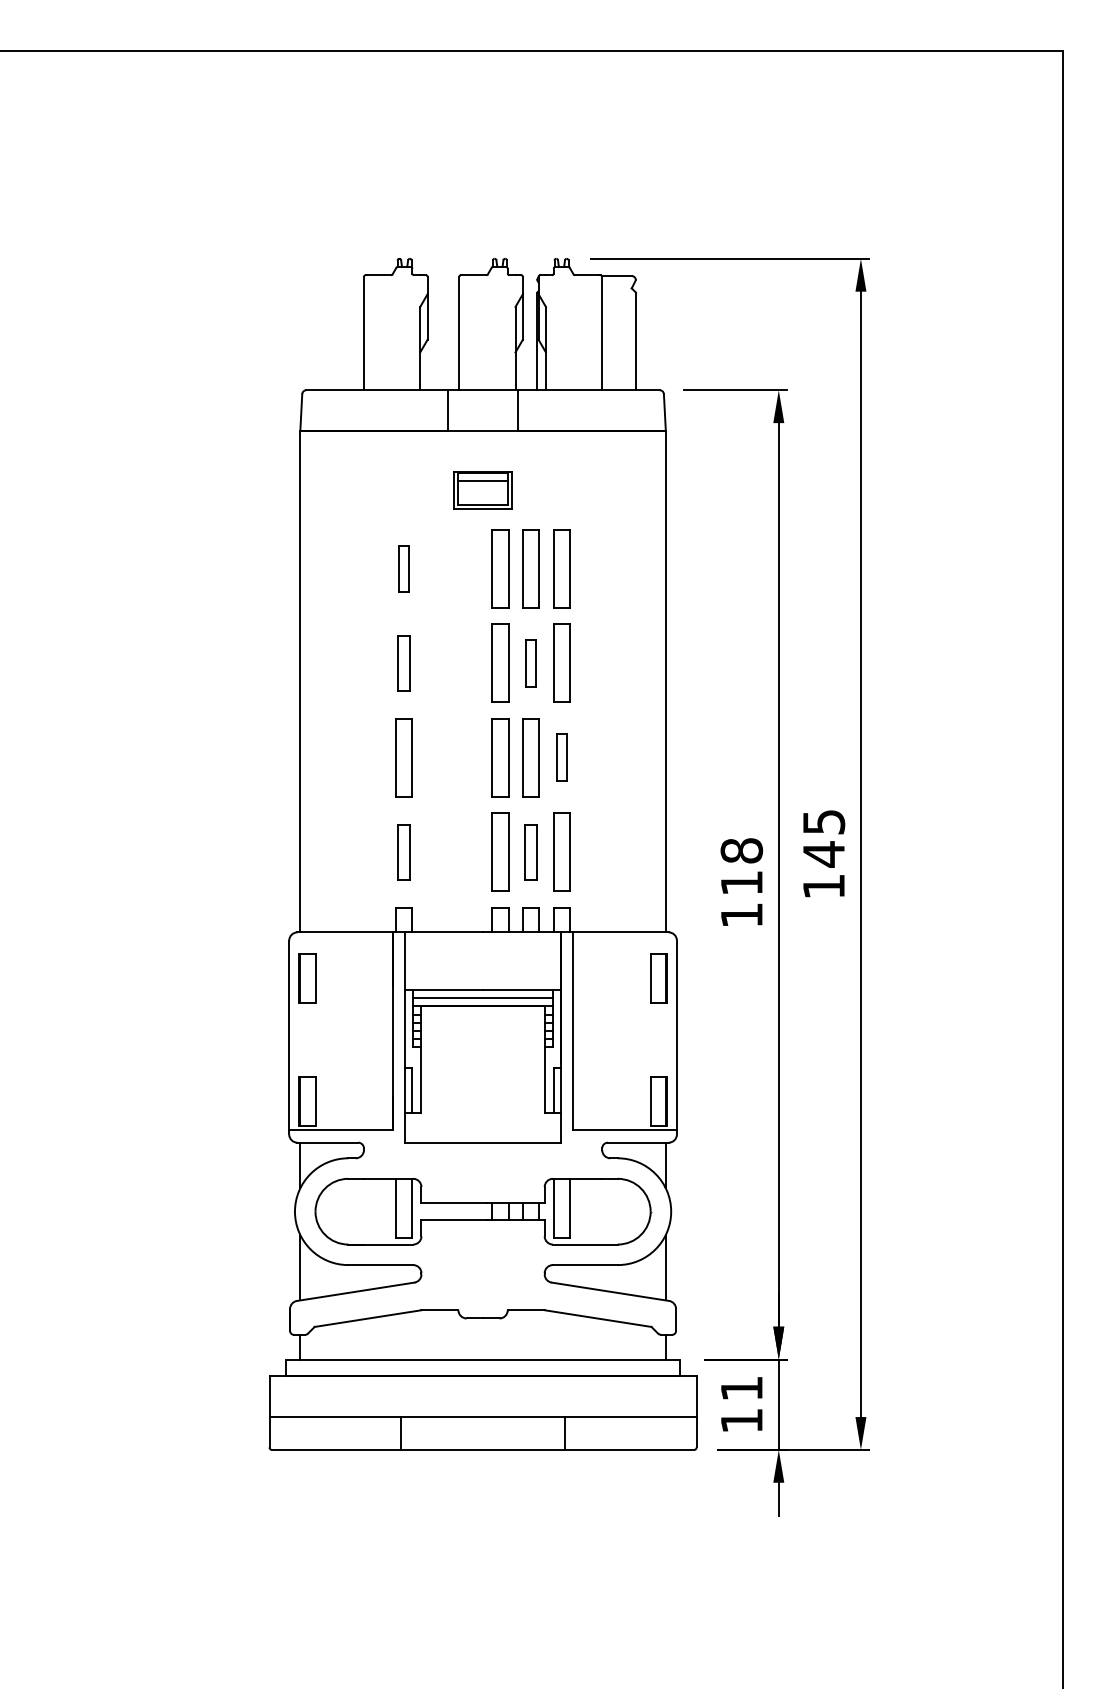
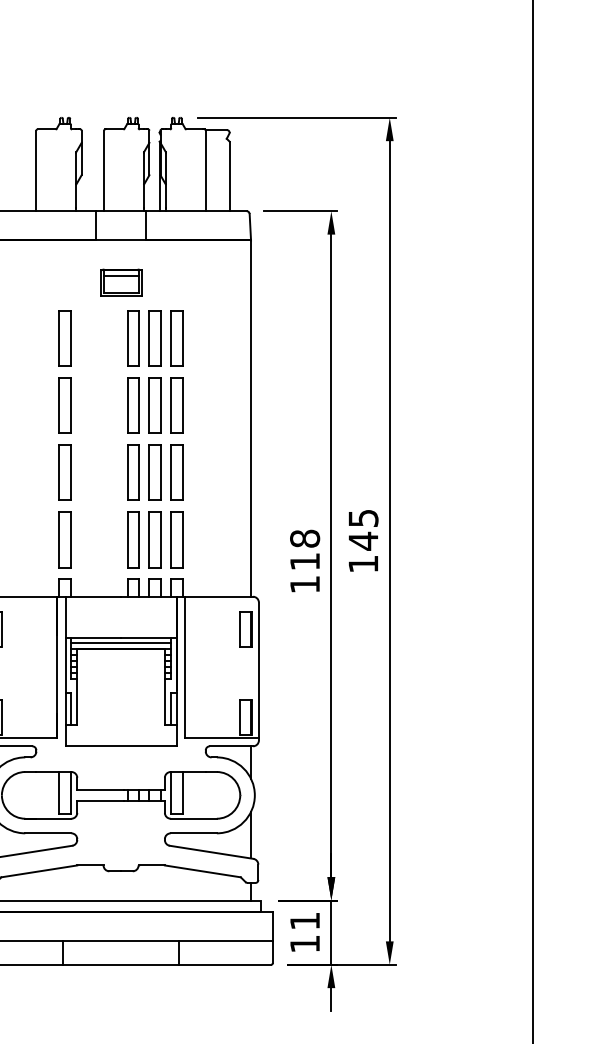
part: (403, 568) -> (64, 337), size x1.67
part: (403, 662) -> (64, 404), size x1.43
part: (530, 662) -> (154, 404), size x1.67
part: (561, 757) -> (176, 472), size x1.67
part: (403, 851) -> (64, 539), size x1.43
part: (530, 851) -> (154, 539), size x1.43

